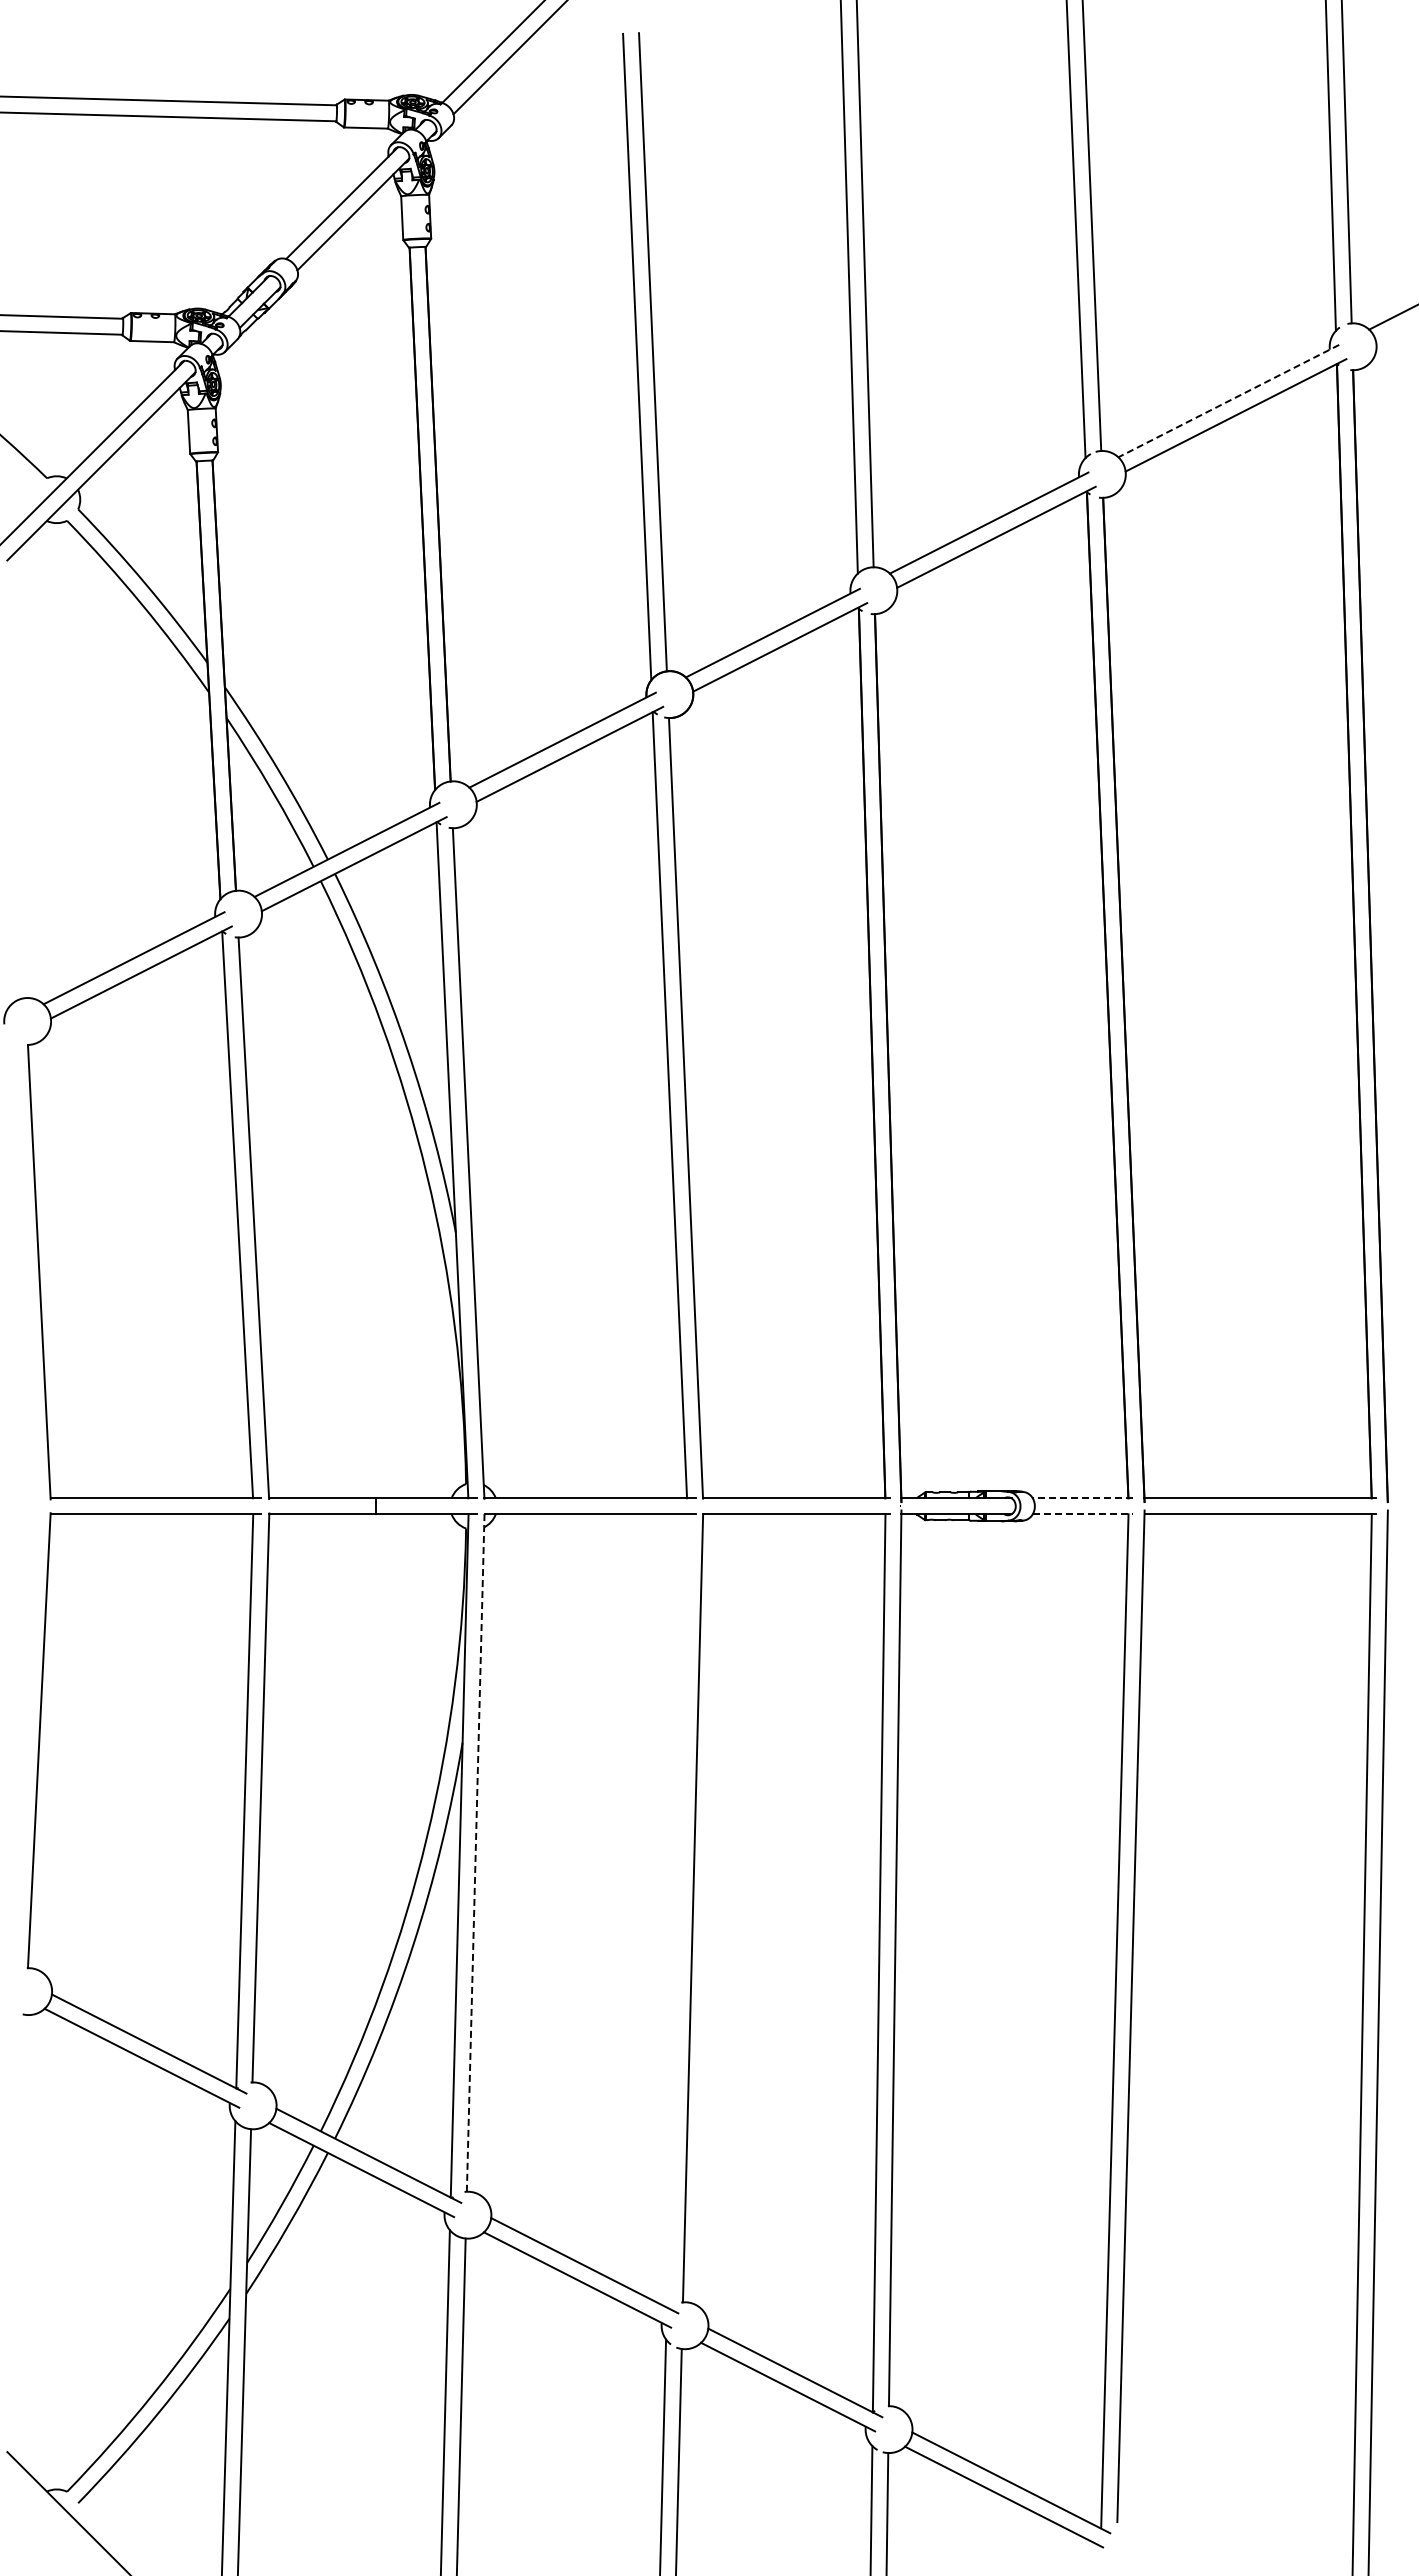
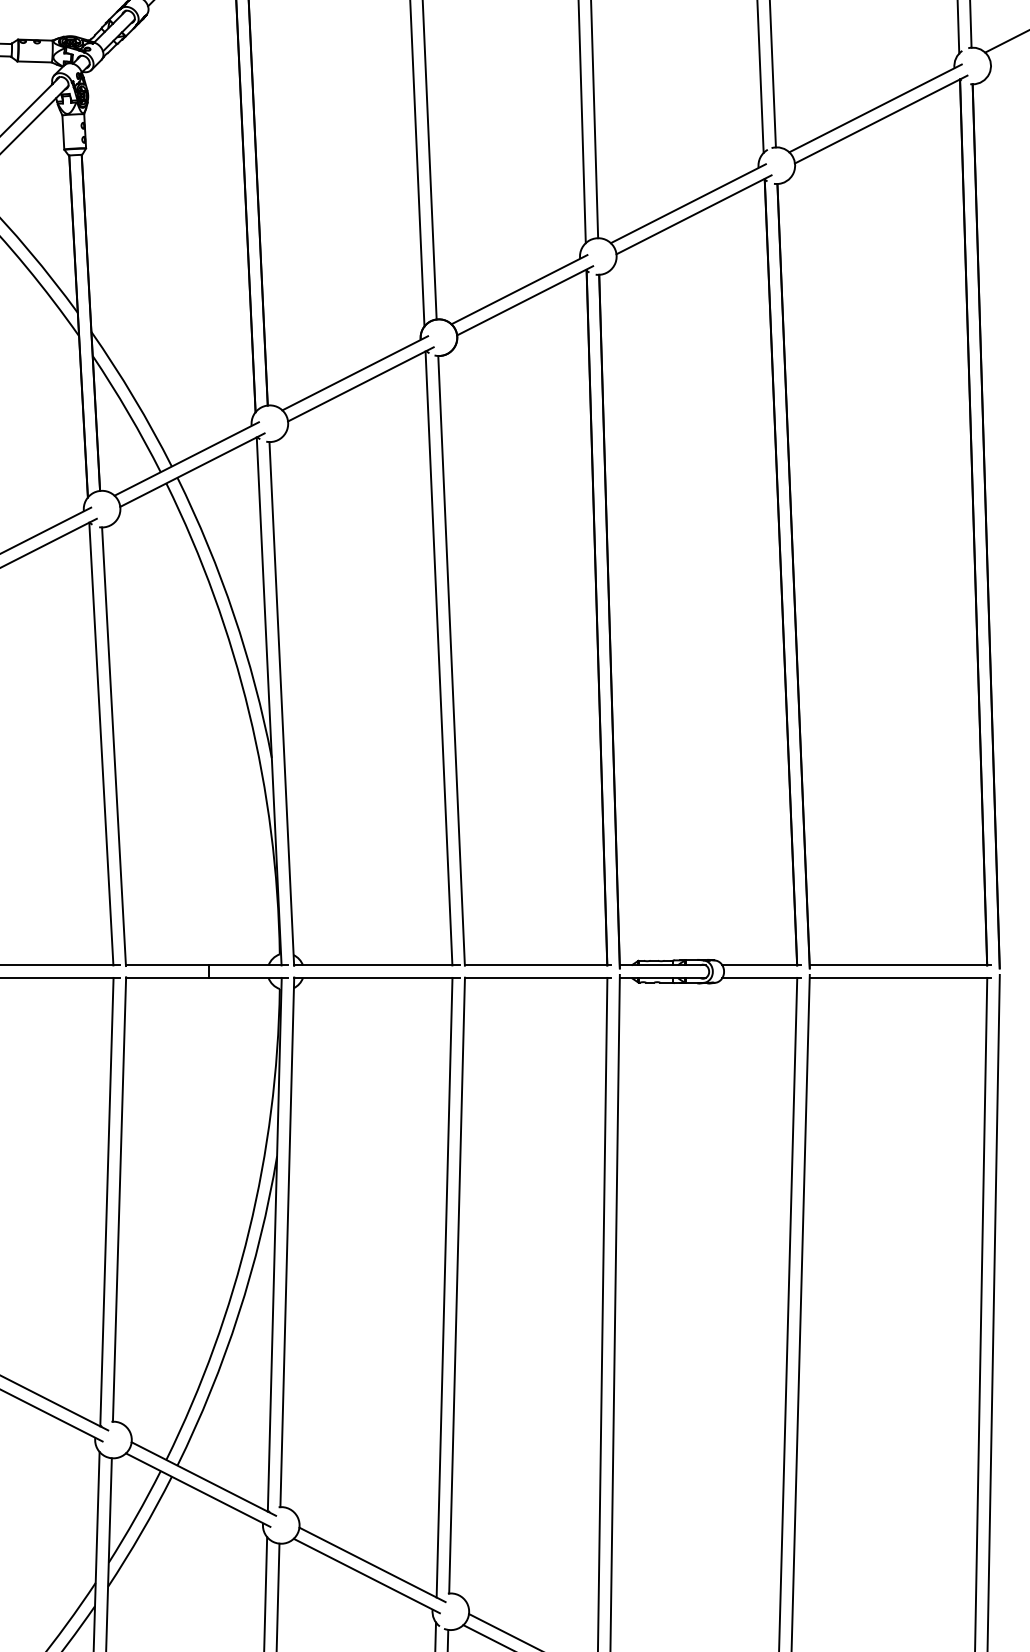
line: (1228, 401) -> (875, 108), dashed -> solid
line: (1082, 1498) -> (761, 965), dashed -> solid
line: (1083, 1514) -> (762, 978), dashed -> solid
line: (475, 1852) -> (287, 1242), dashed -> solid
line: (676, 1910) -> (444, 1287), added

